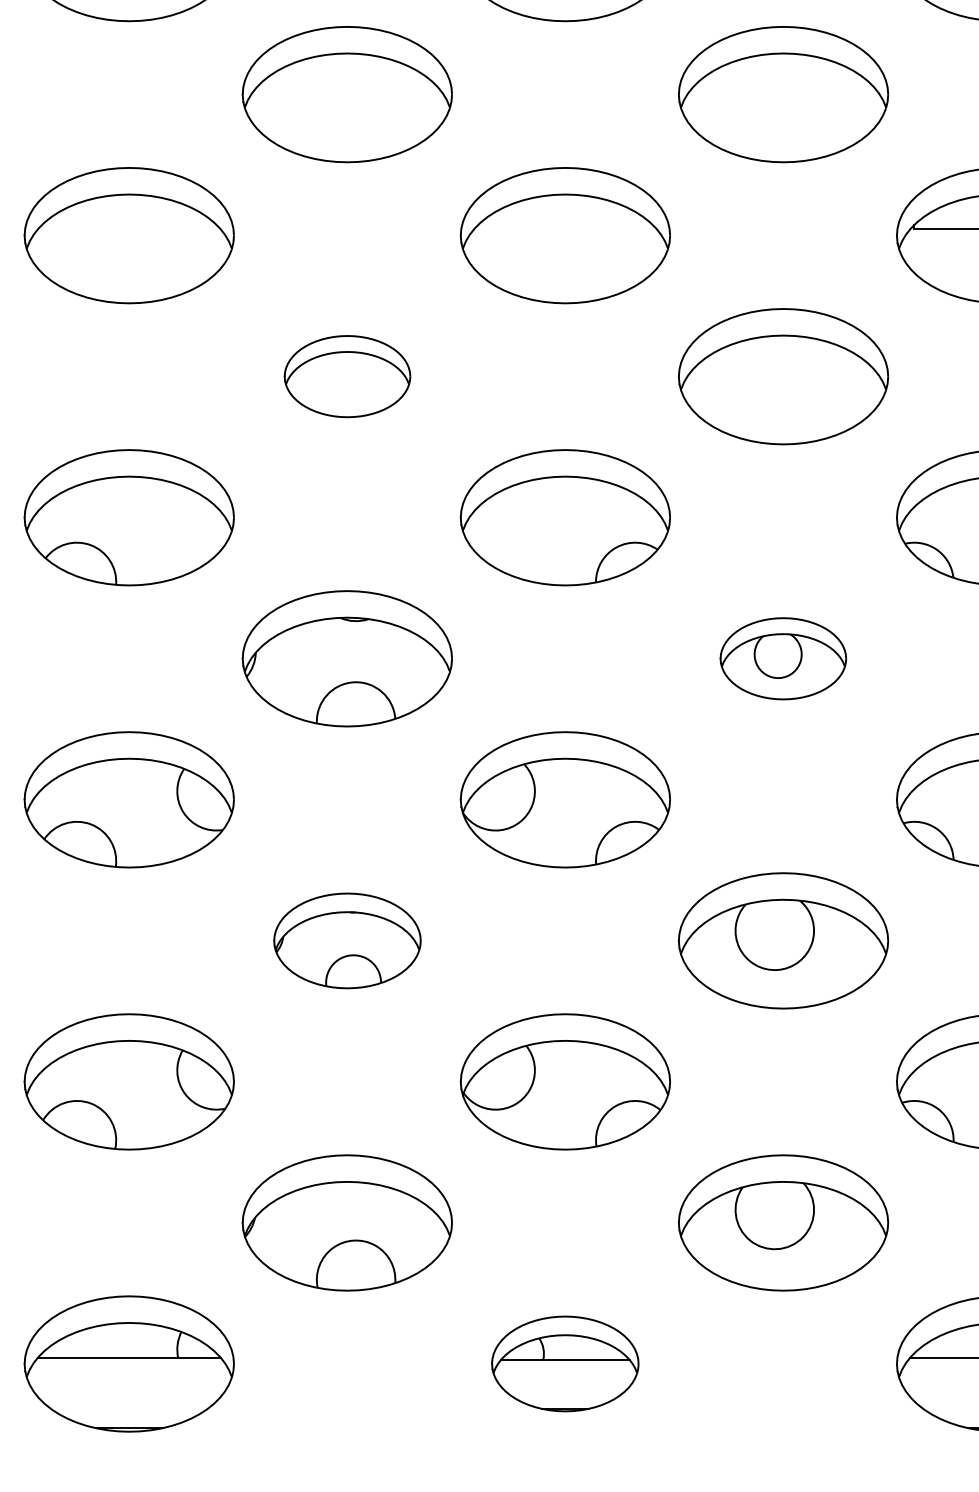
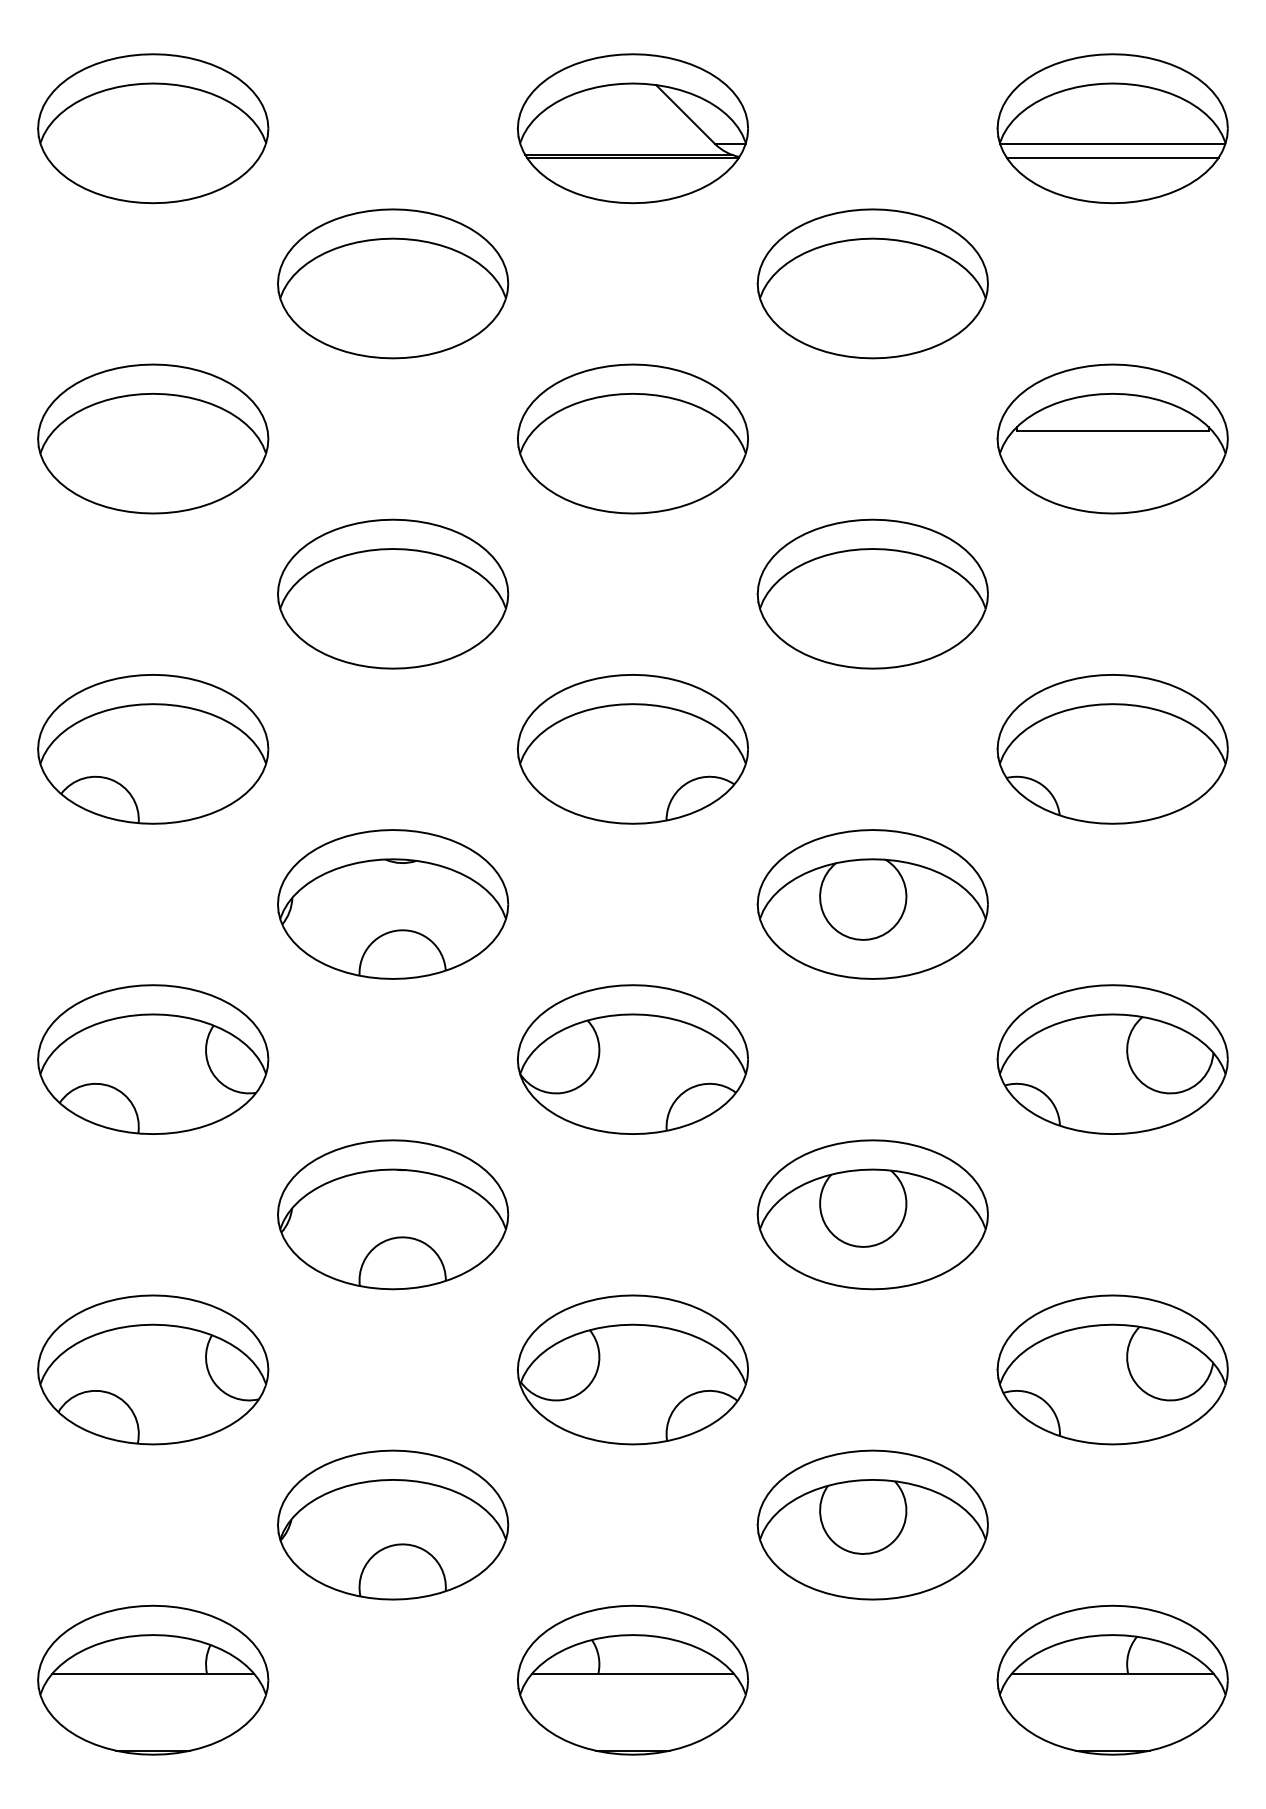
part: (347, 376) -> (393, 593), size x1.67
part: (783, 658) -> (872, 904), size x1.67
part: (347, 940) -> (393, 1214), size x1.43
part: (565, 1363) -> (632, 1679), size x1.43

